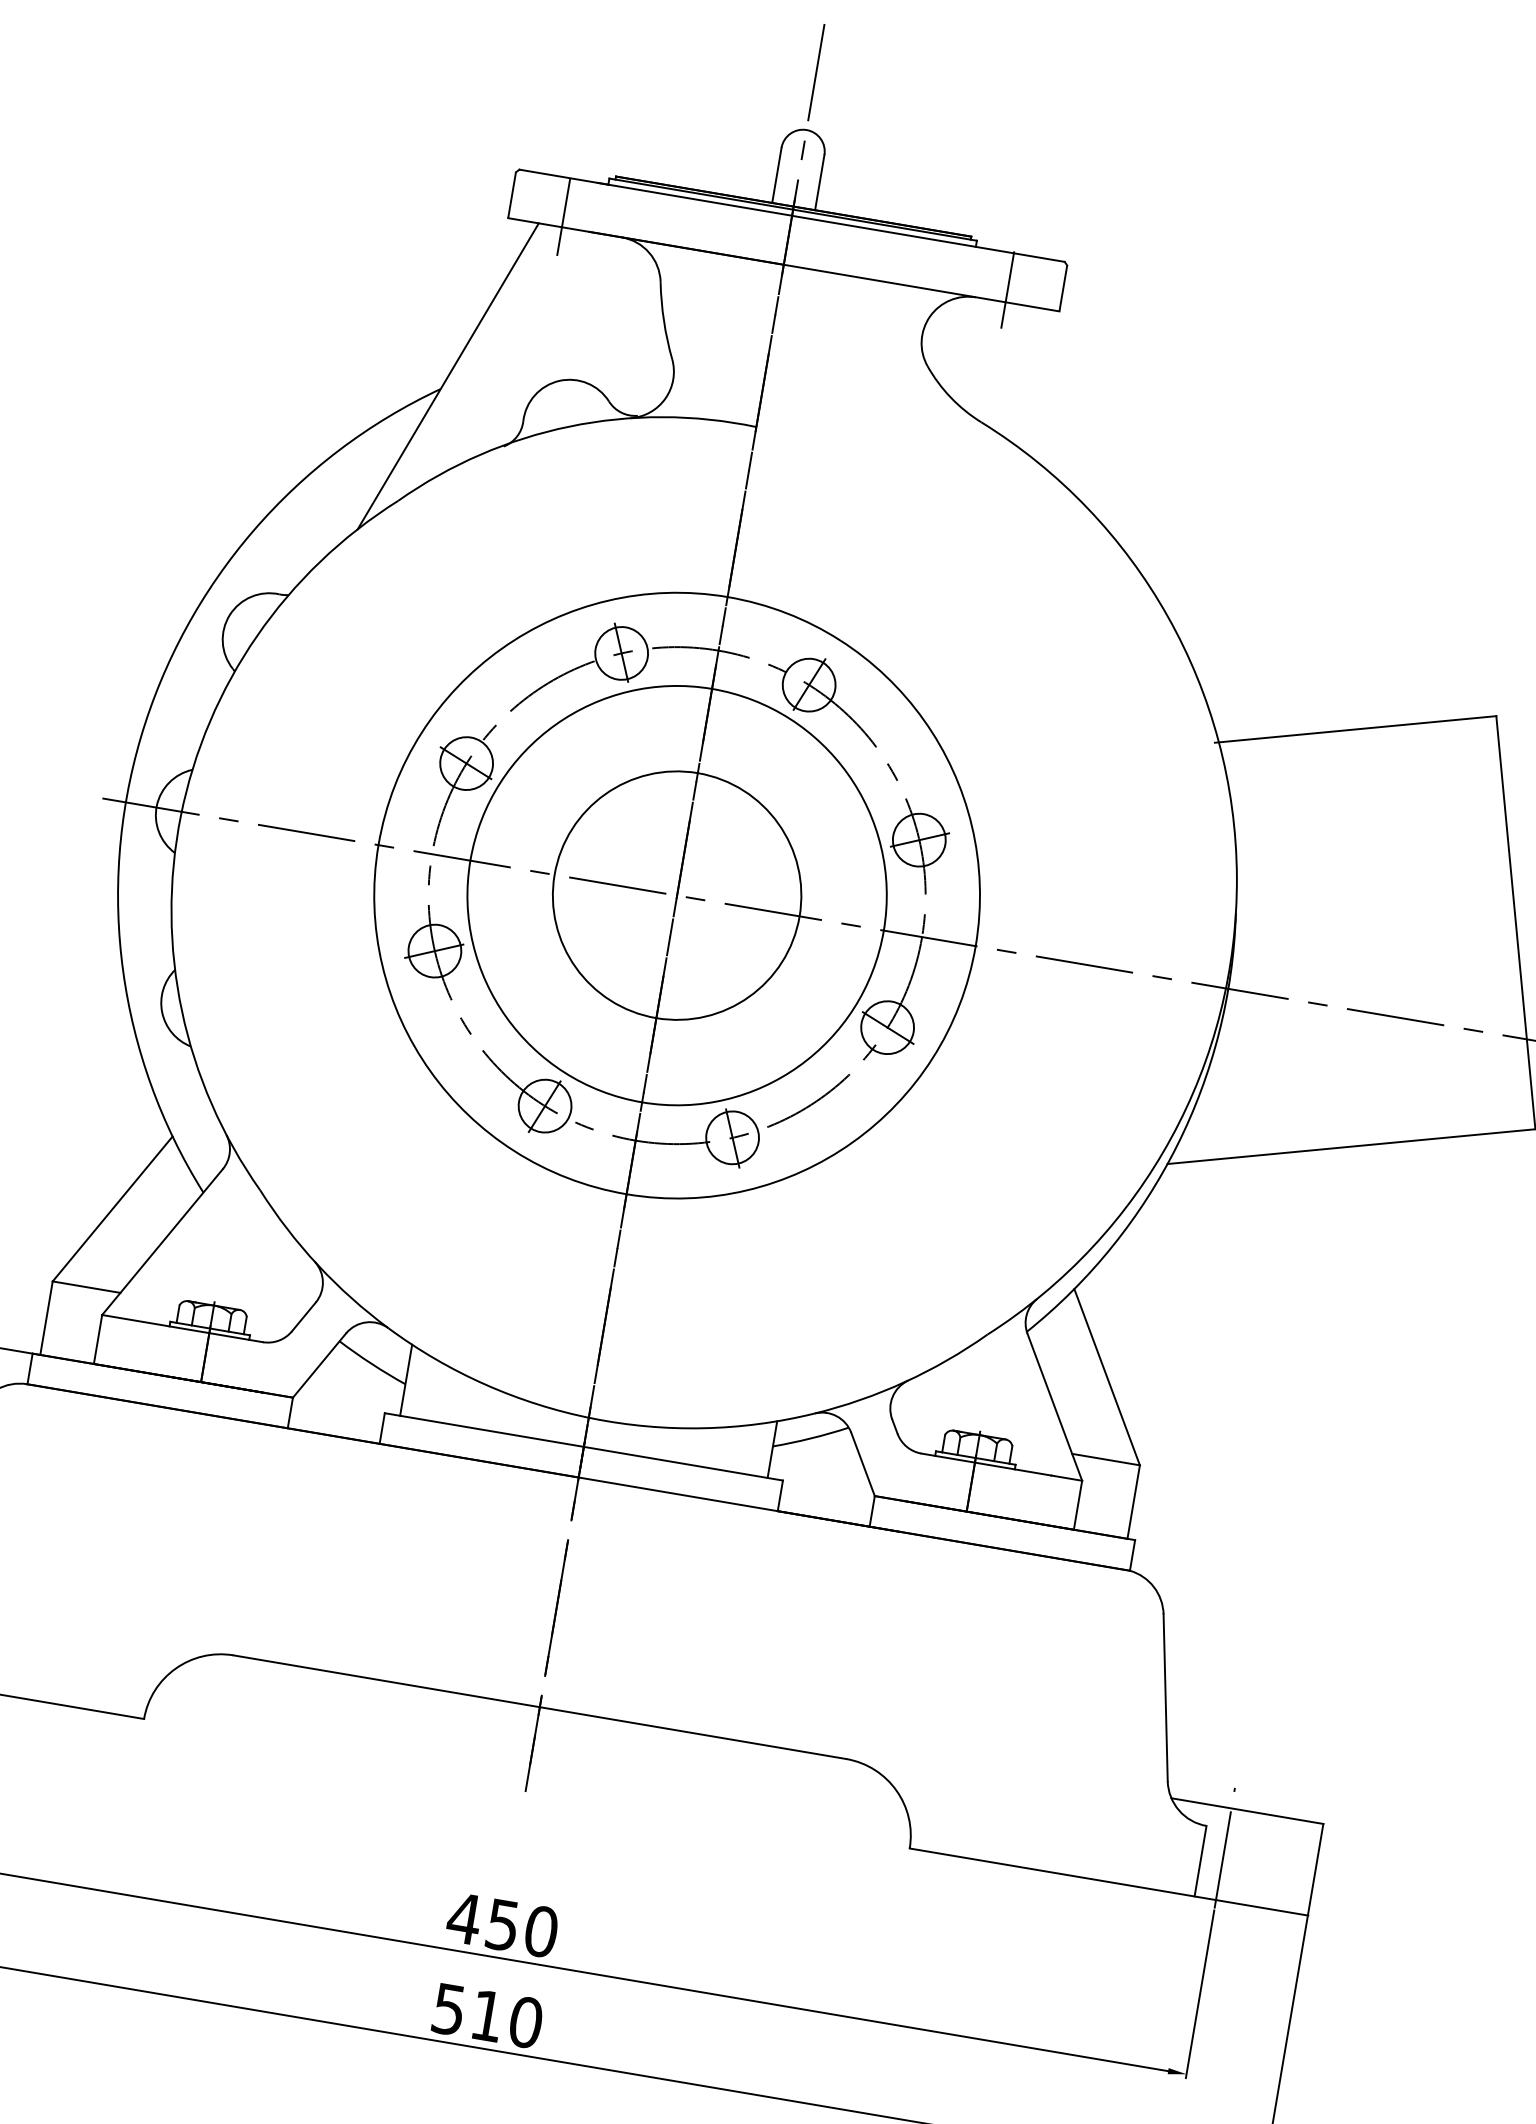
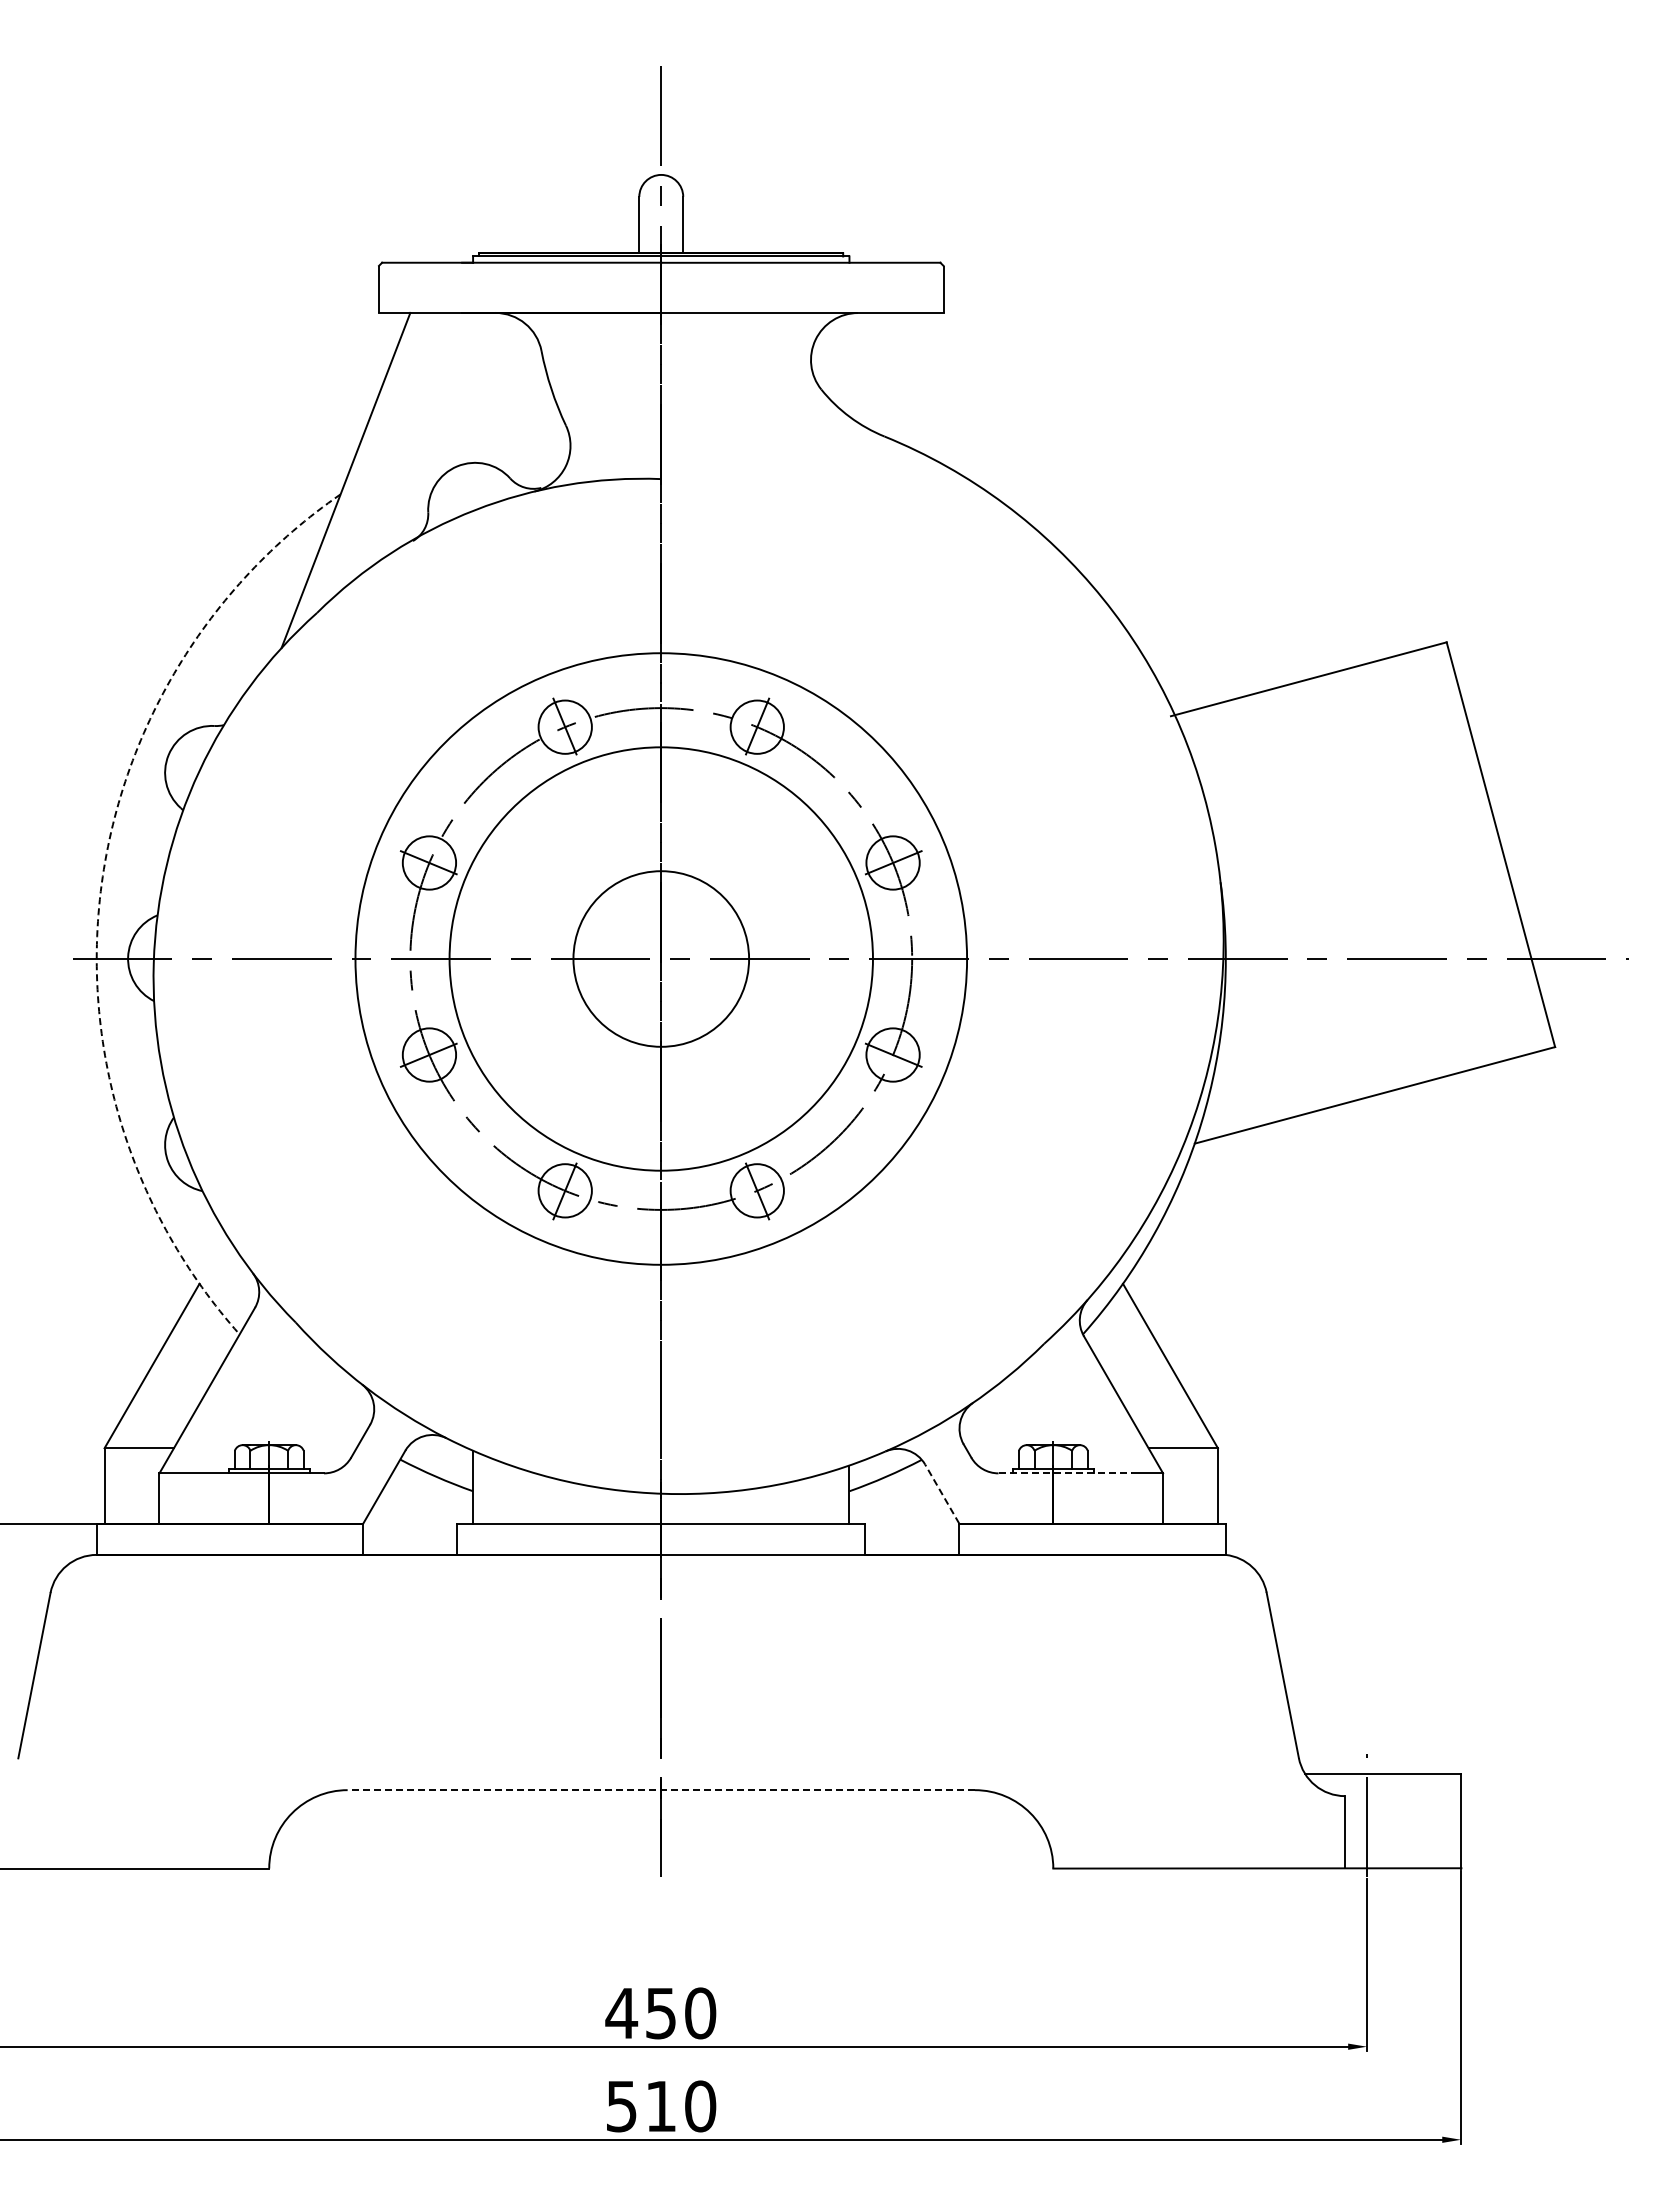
line: (564, 217) -> (434, 302), removed
line: (1007, 289) -> (888, 299), removed
arc: (140, 737) -> (100, 891), solid -> dashed
circle: (676, 895) -> (660, 958), size x0.7
line: (862, 1463) -> (941, 1493), solid -> dashed
line: (986, 1464) -> (1065, 1473), solid -> dashed
line: (540, 1707) -> (661, 1790), solid -> dashed

